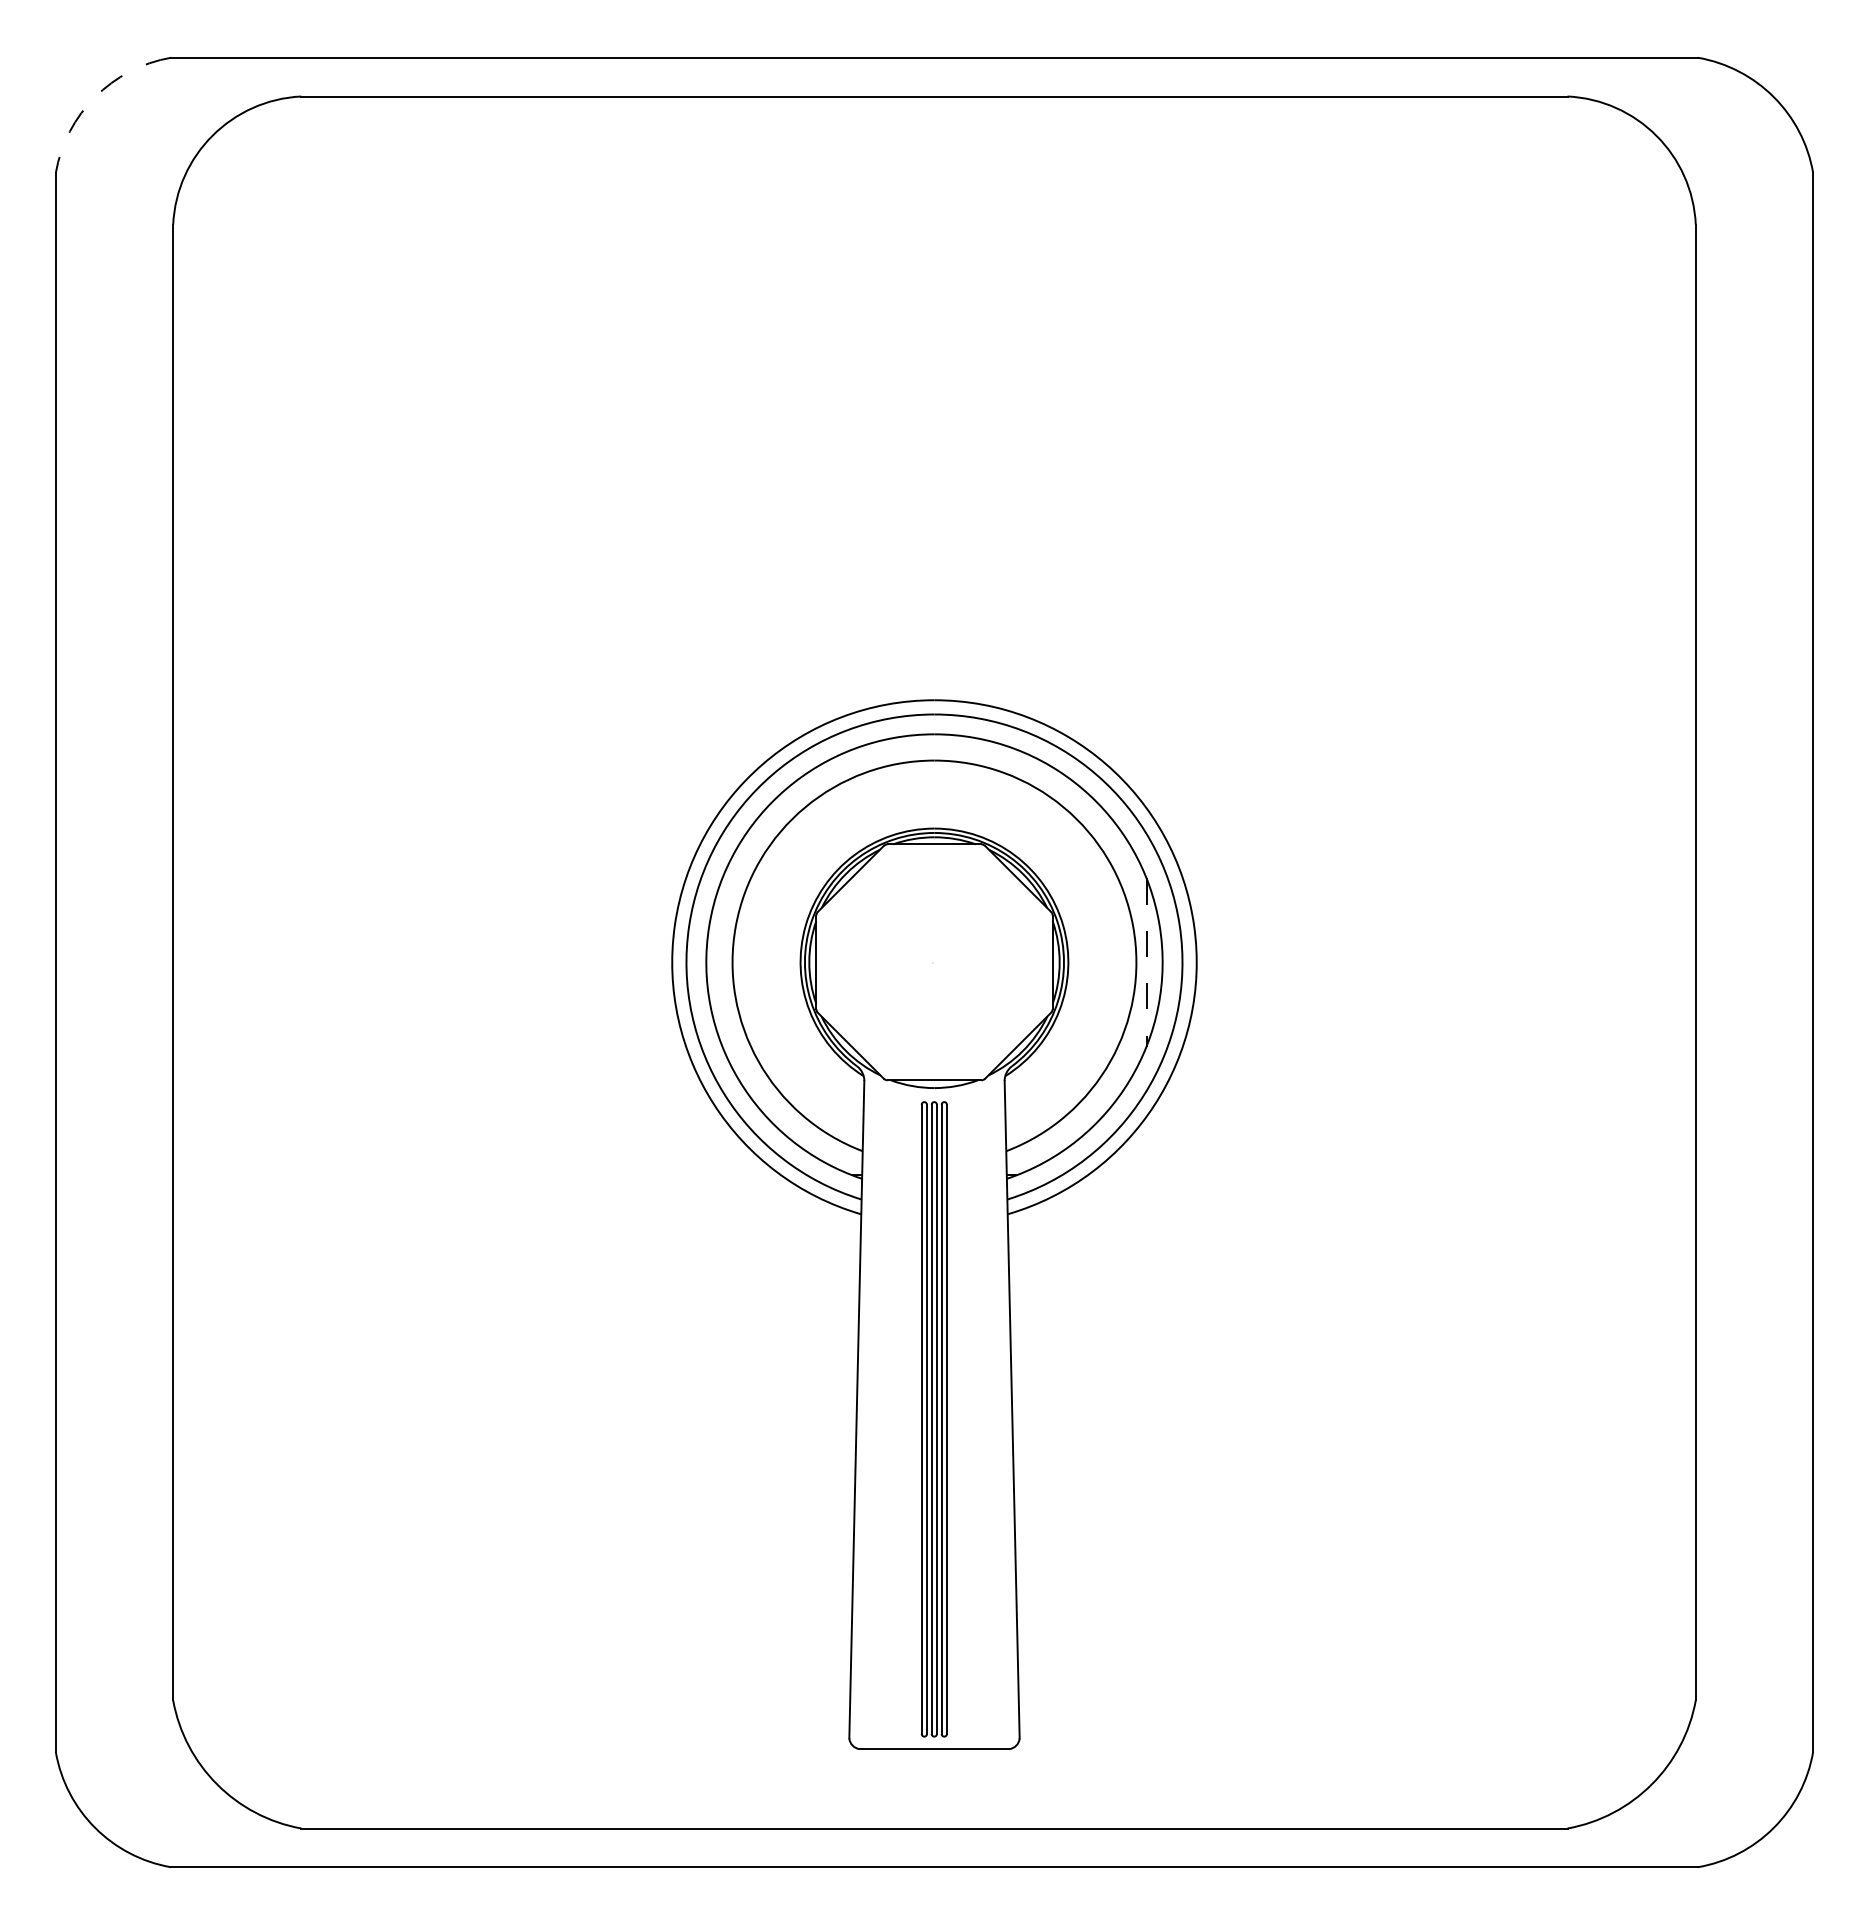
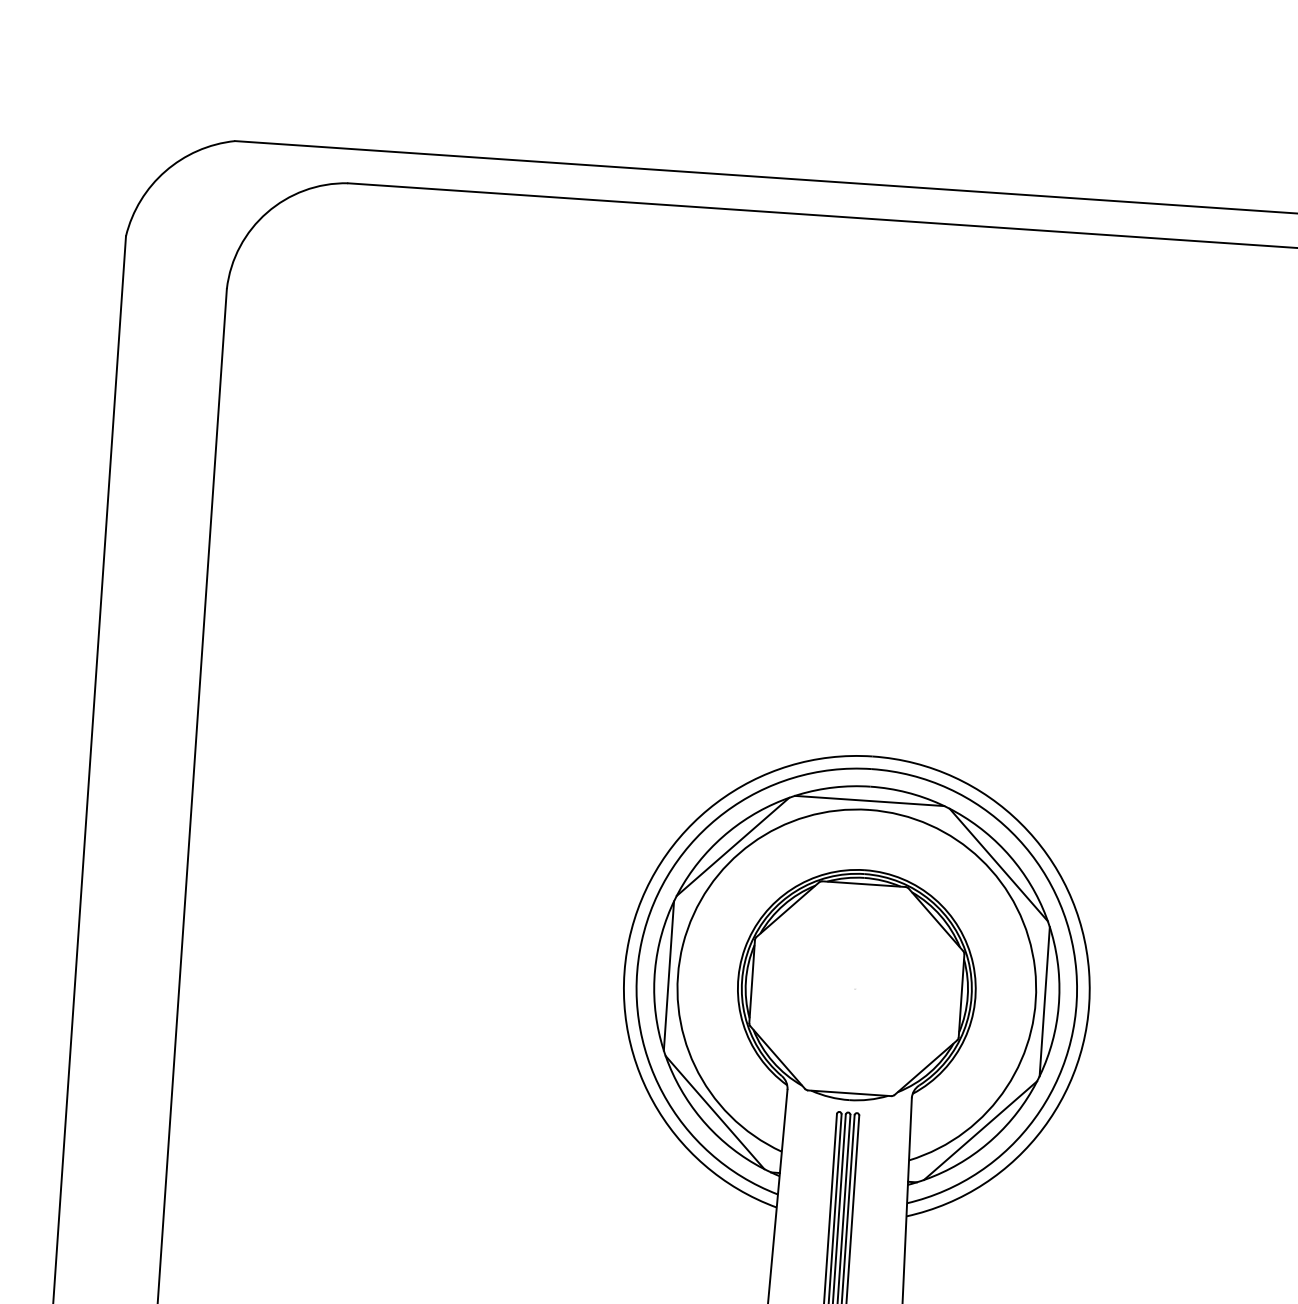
arc: (95, 97) -> (165, 171), dashed -> solid
line: (934, 750) -> (869, 801), added
line: (784, 812) -> (732, 846), added
line: (1084, 812) -> (998, 865), added
line: (722, 962) -> (669, 976), added
line: (1146, 962) -> (1044, 1001), dashed -> solid
line: (784, 1112) -> (714, 1112), added
line: (1084, 1112) -> (980, 1130), added

